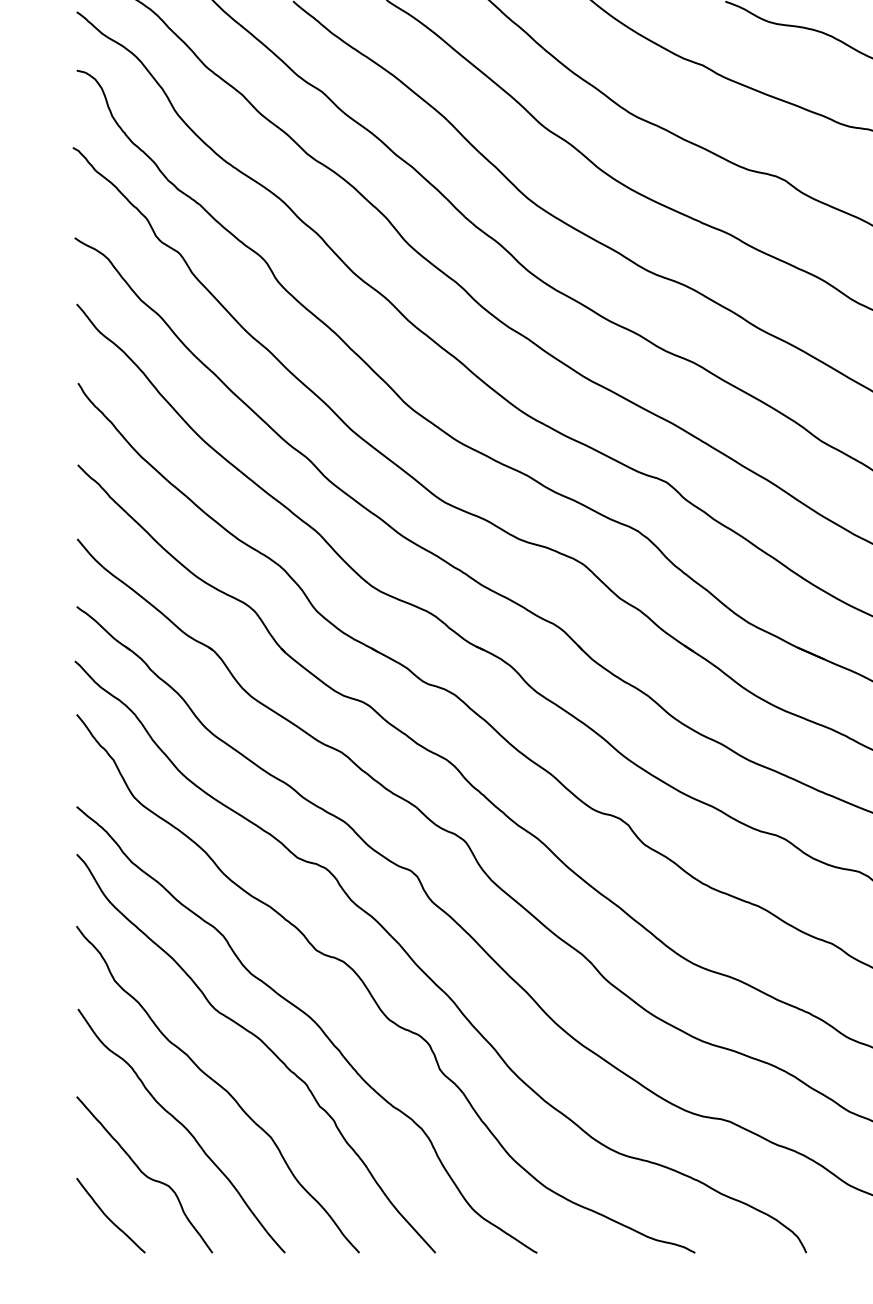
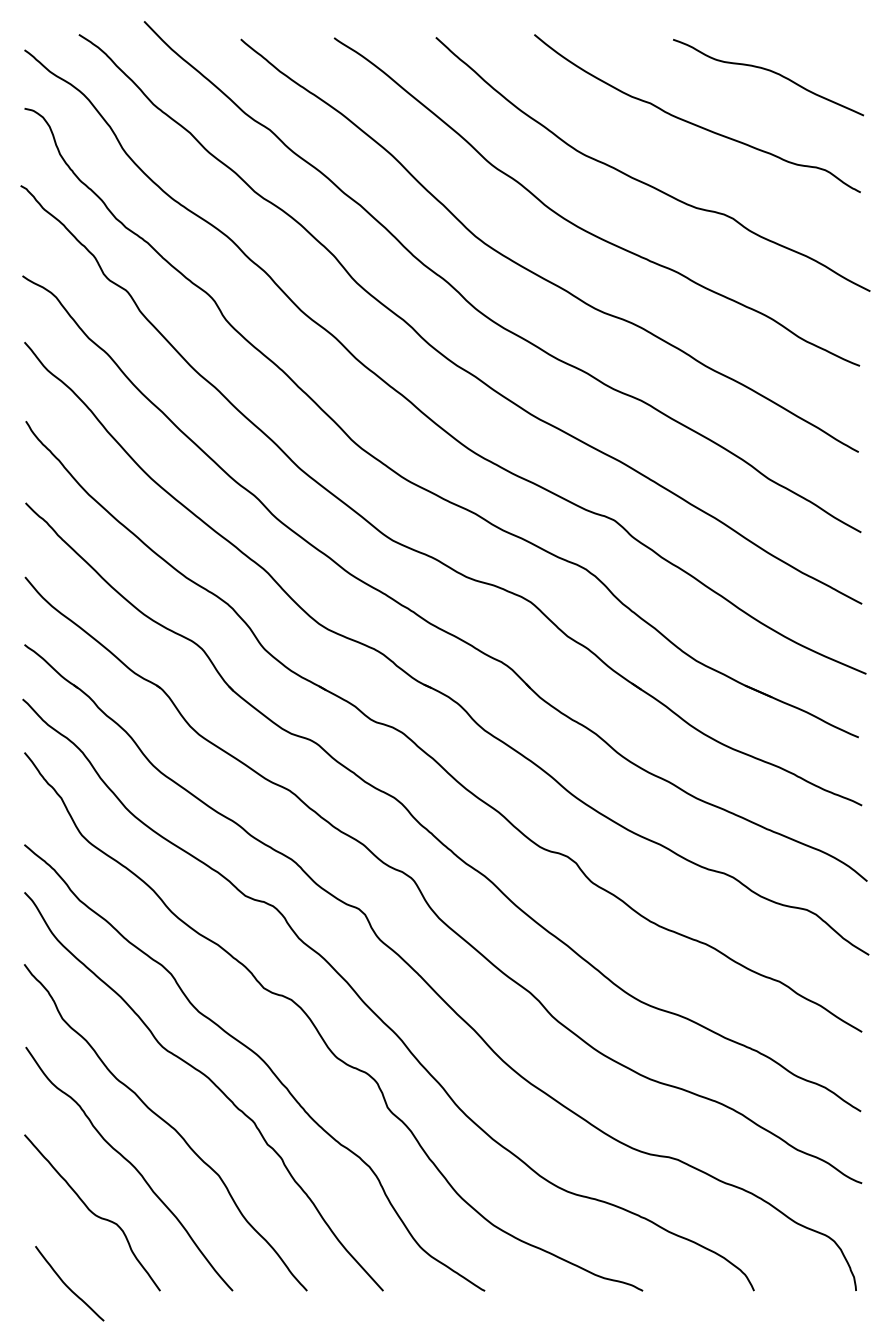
curve: (108, 1217) -> (67, 1285), moved

